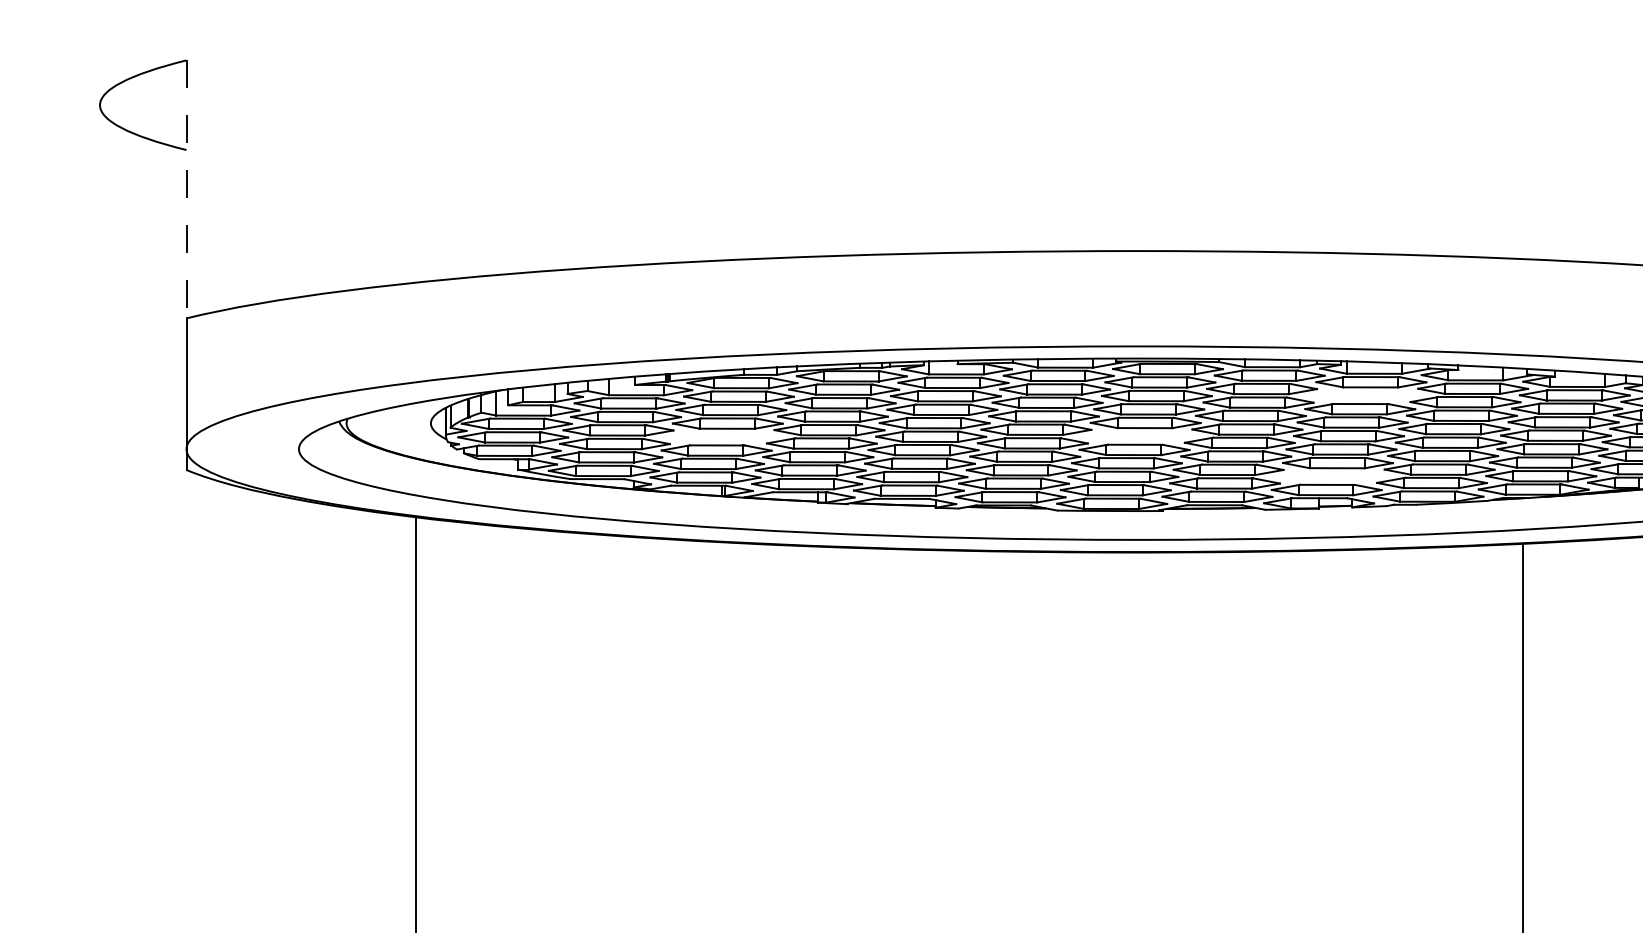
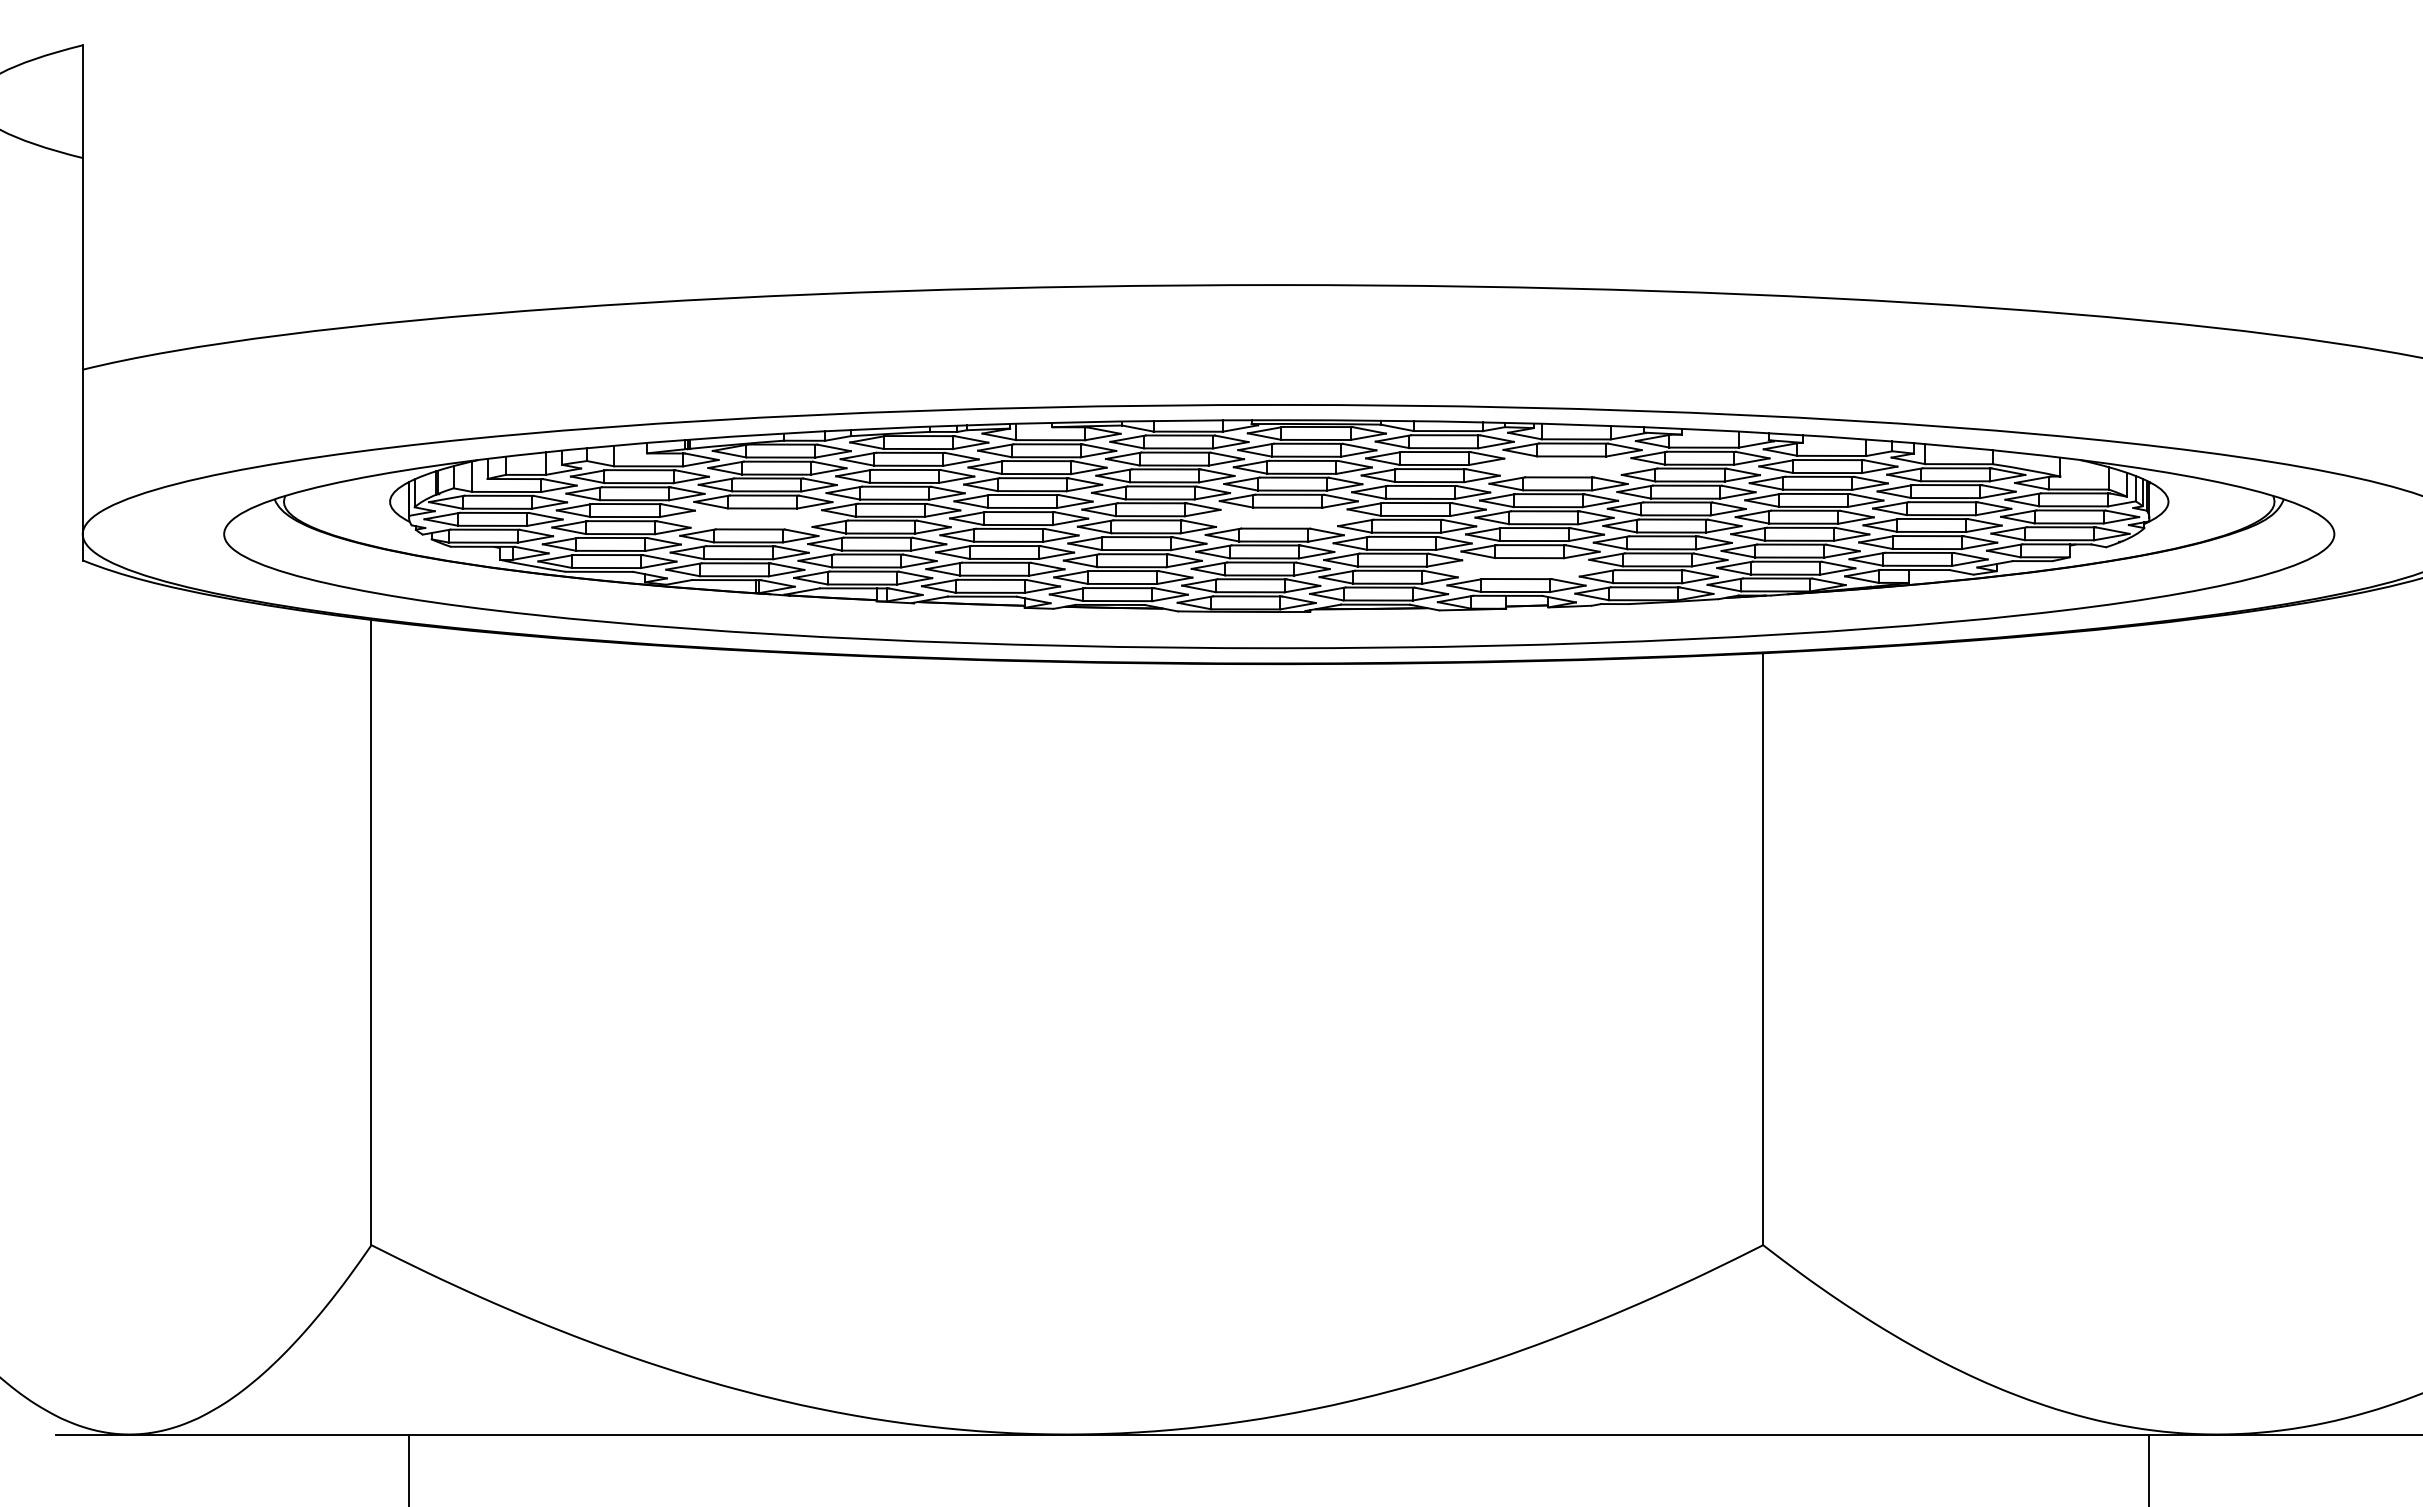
line: (186, 190) -> (82, 208), dashed -> solid

